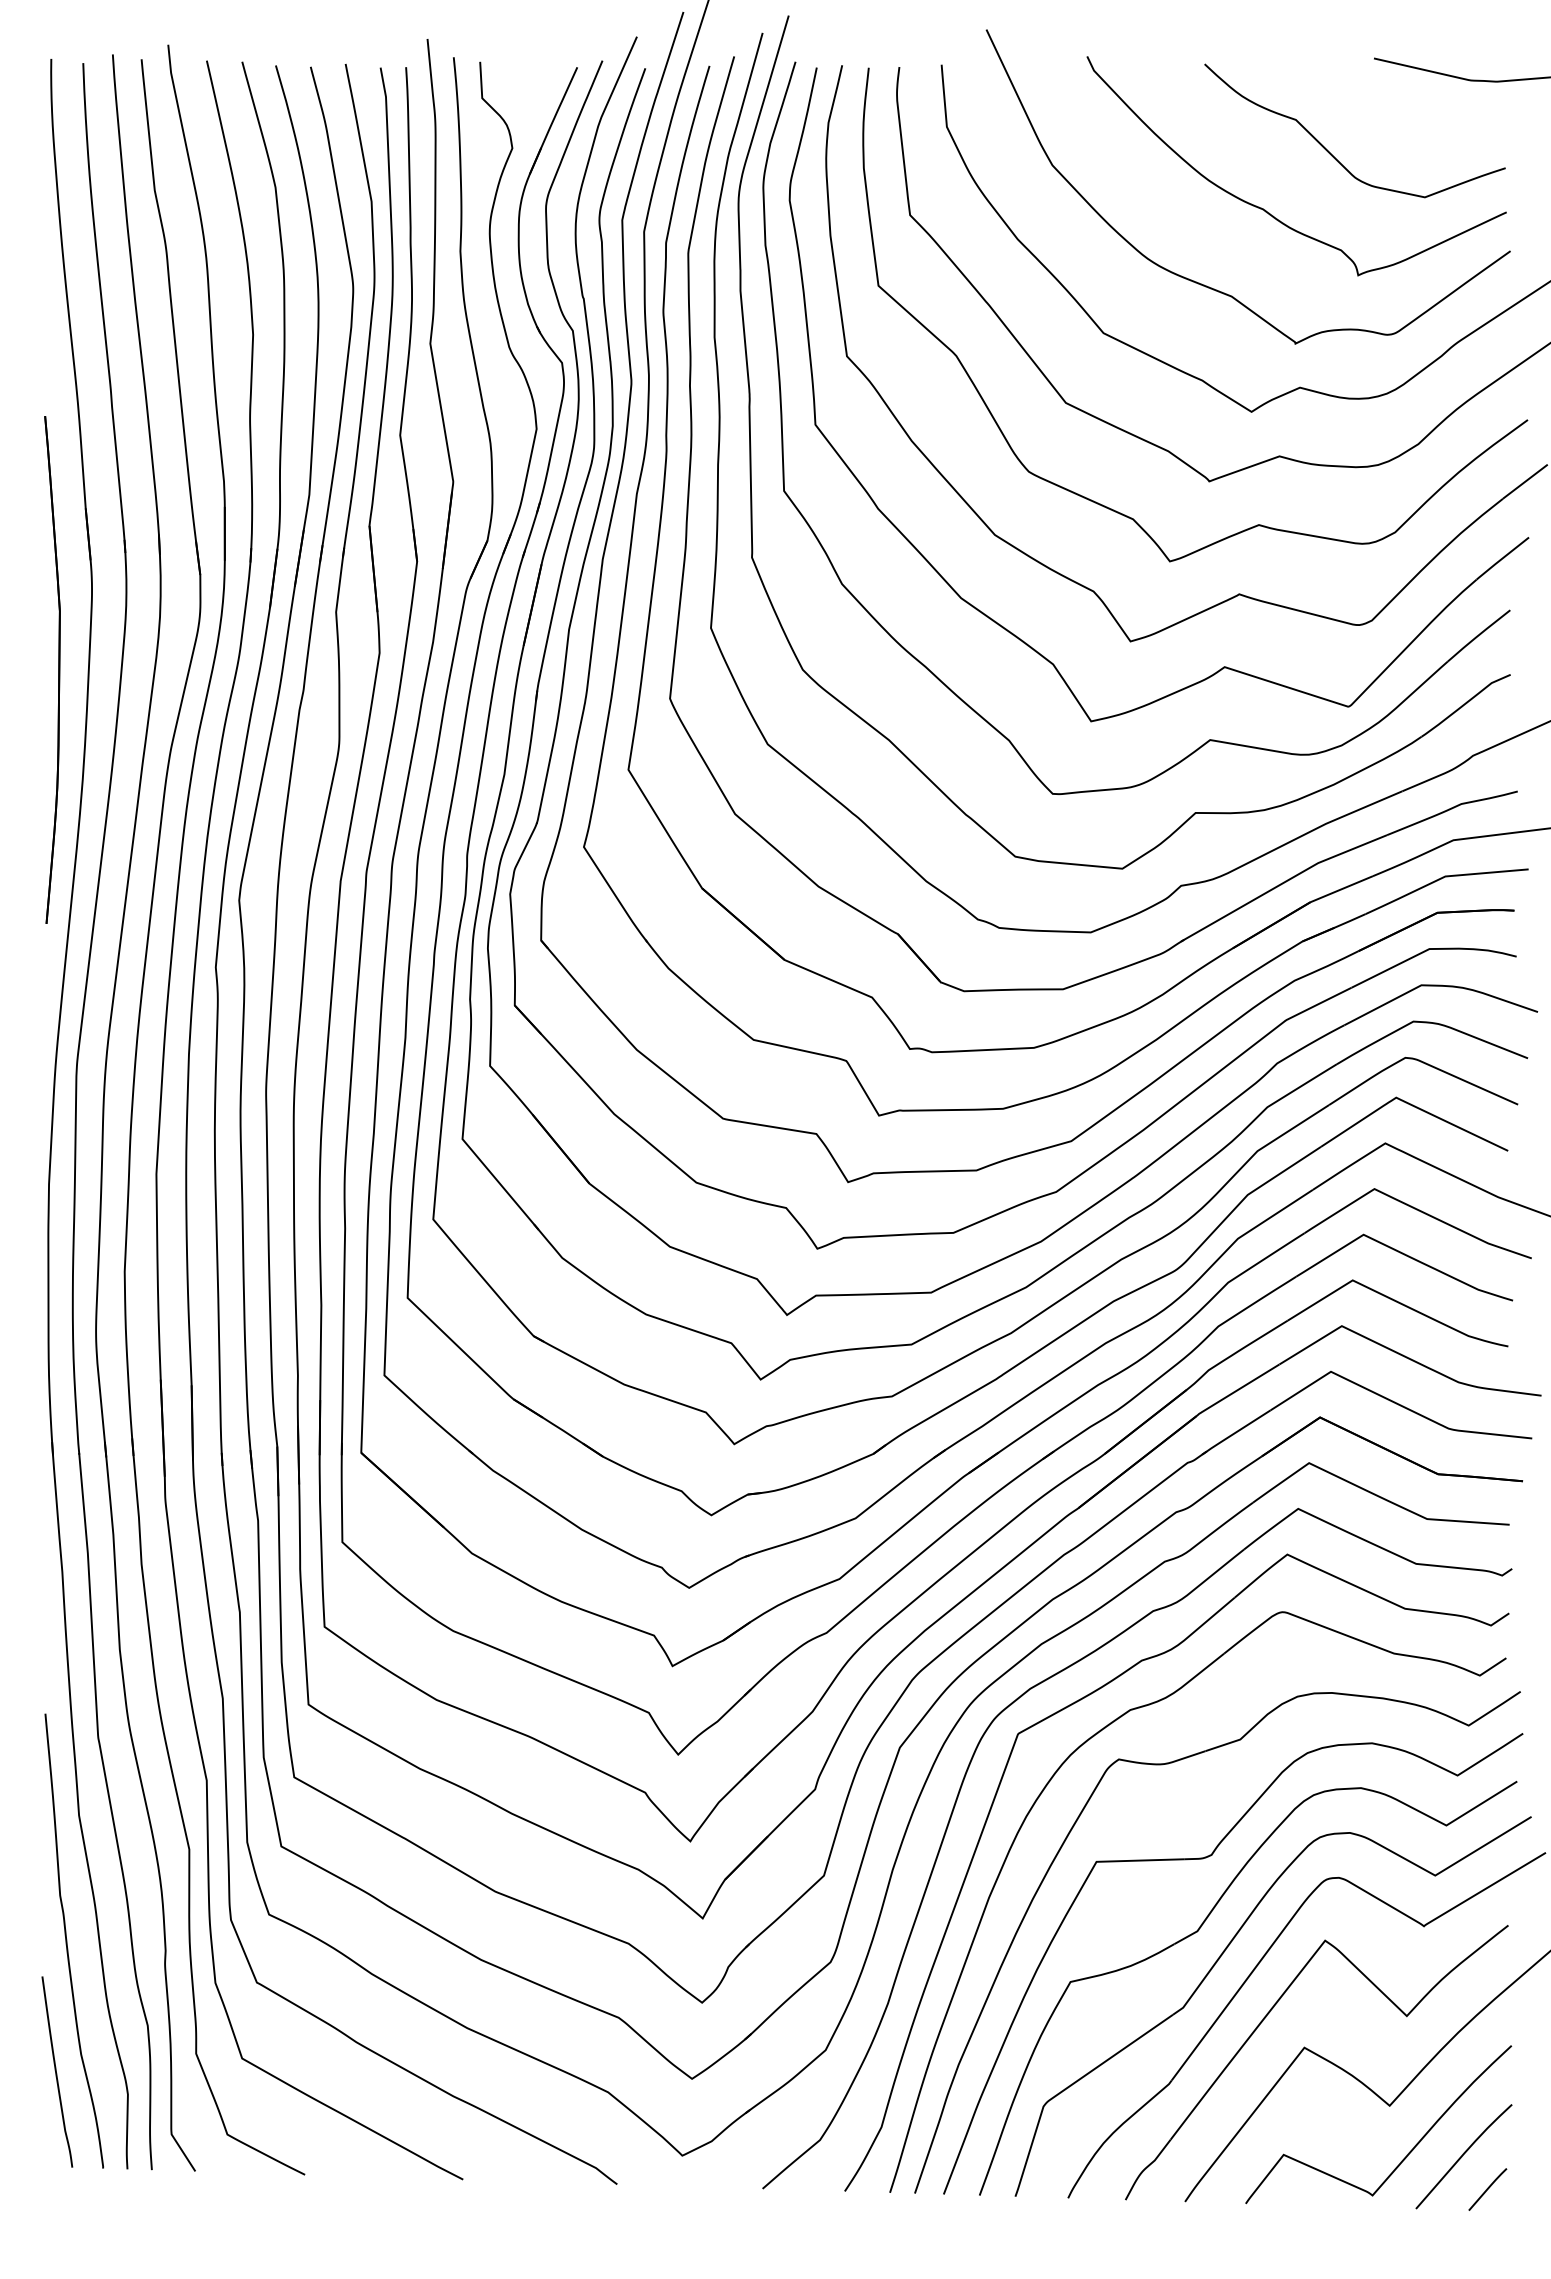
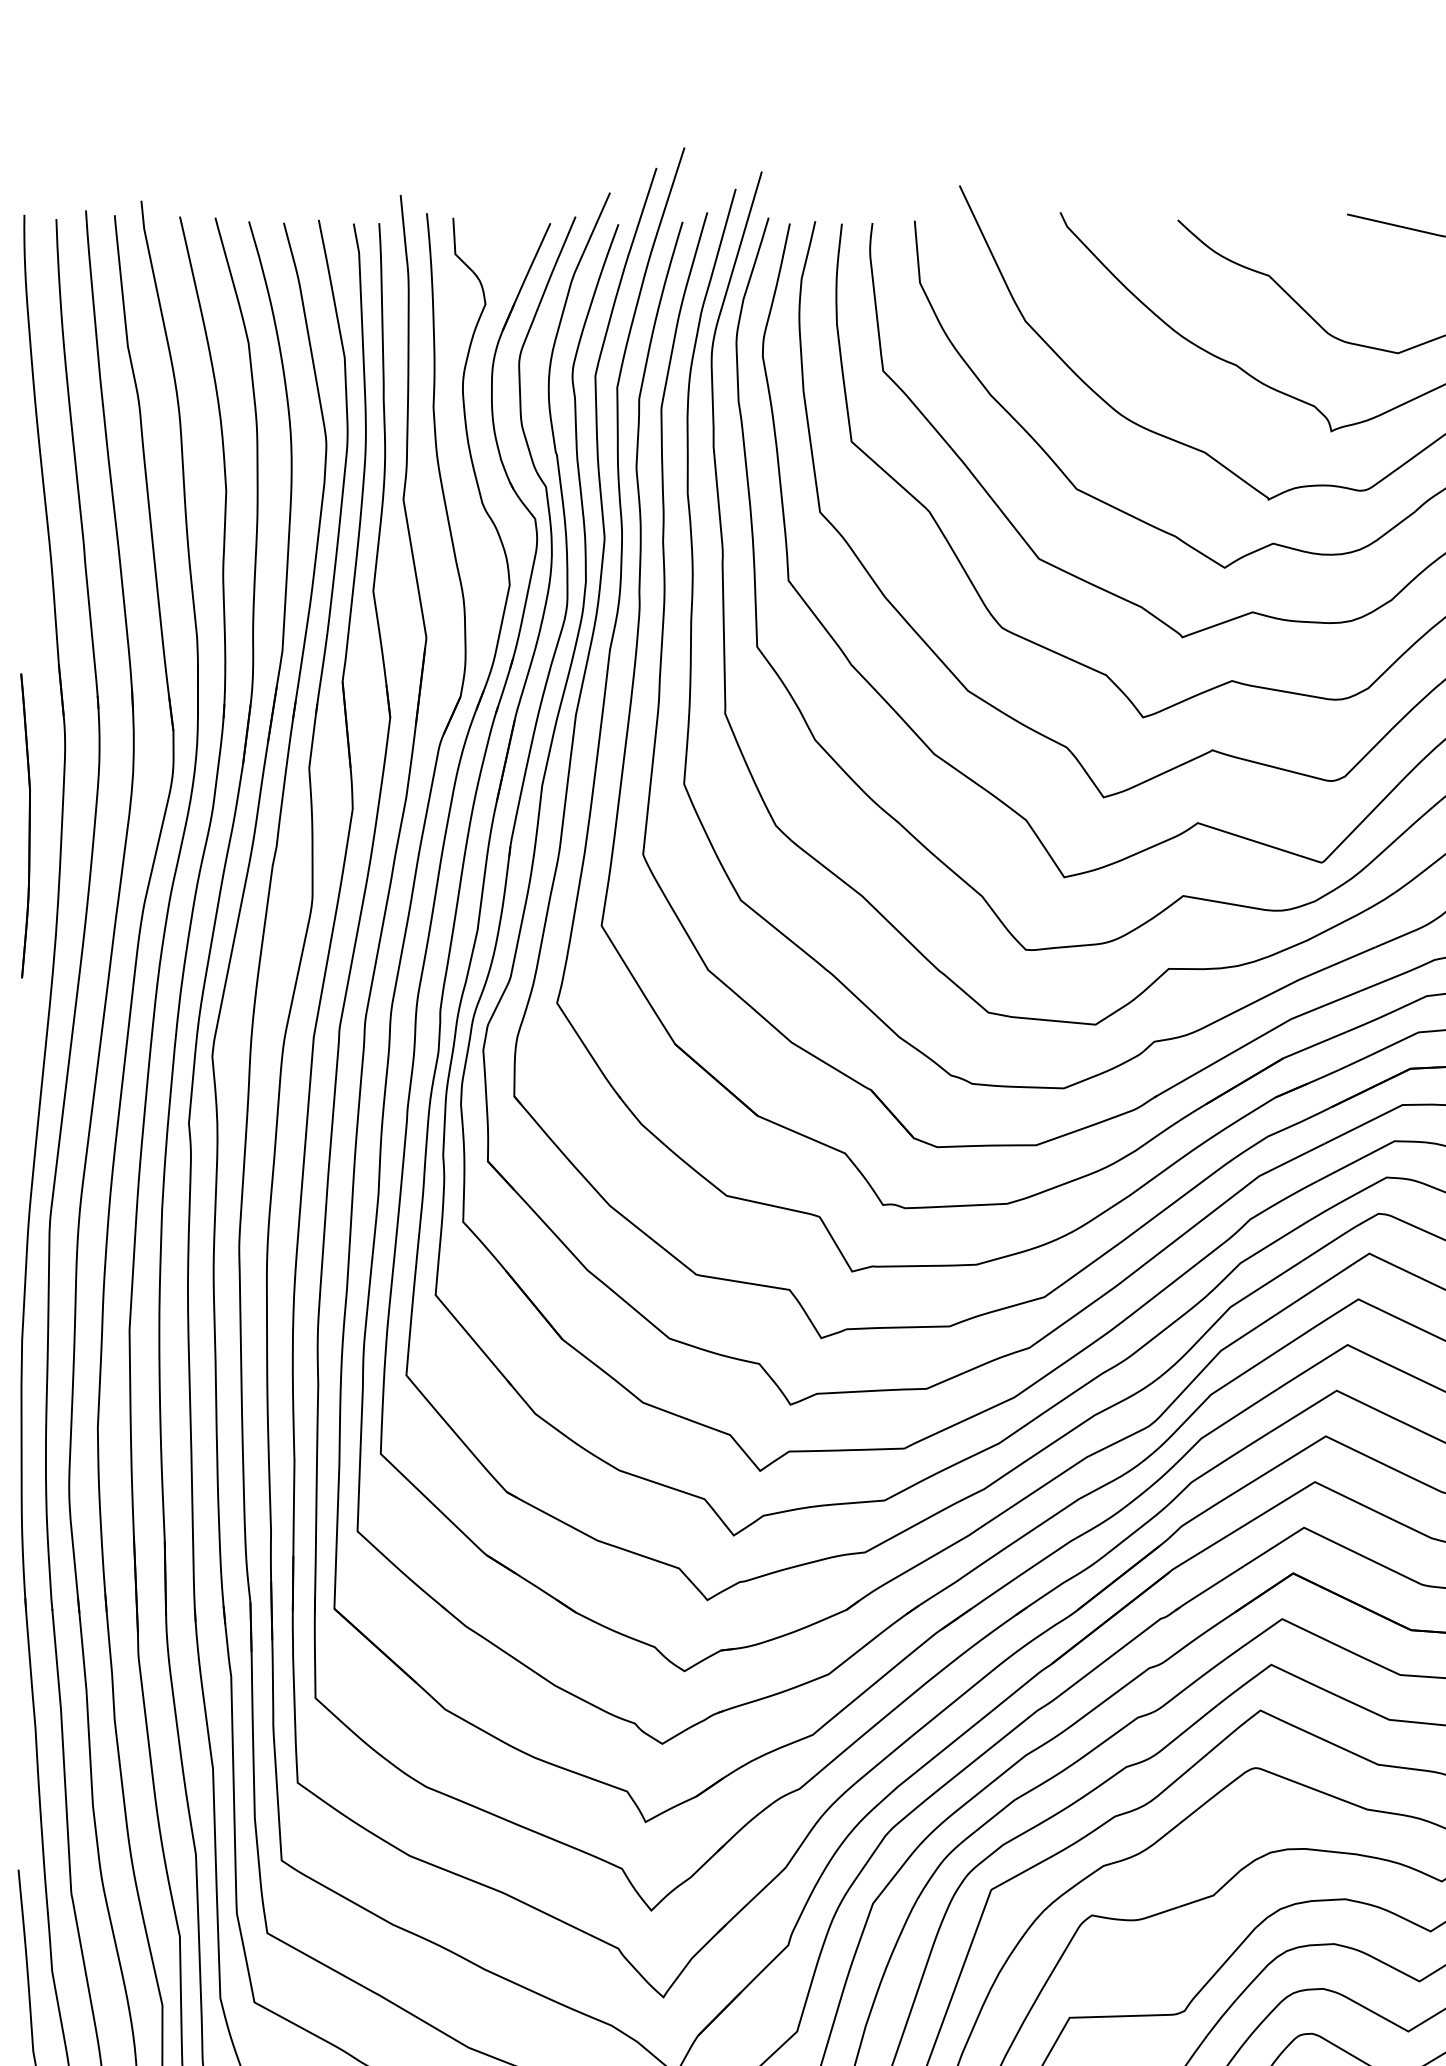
part: (52, 669) -> (25, 825), size x0.6

